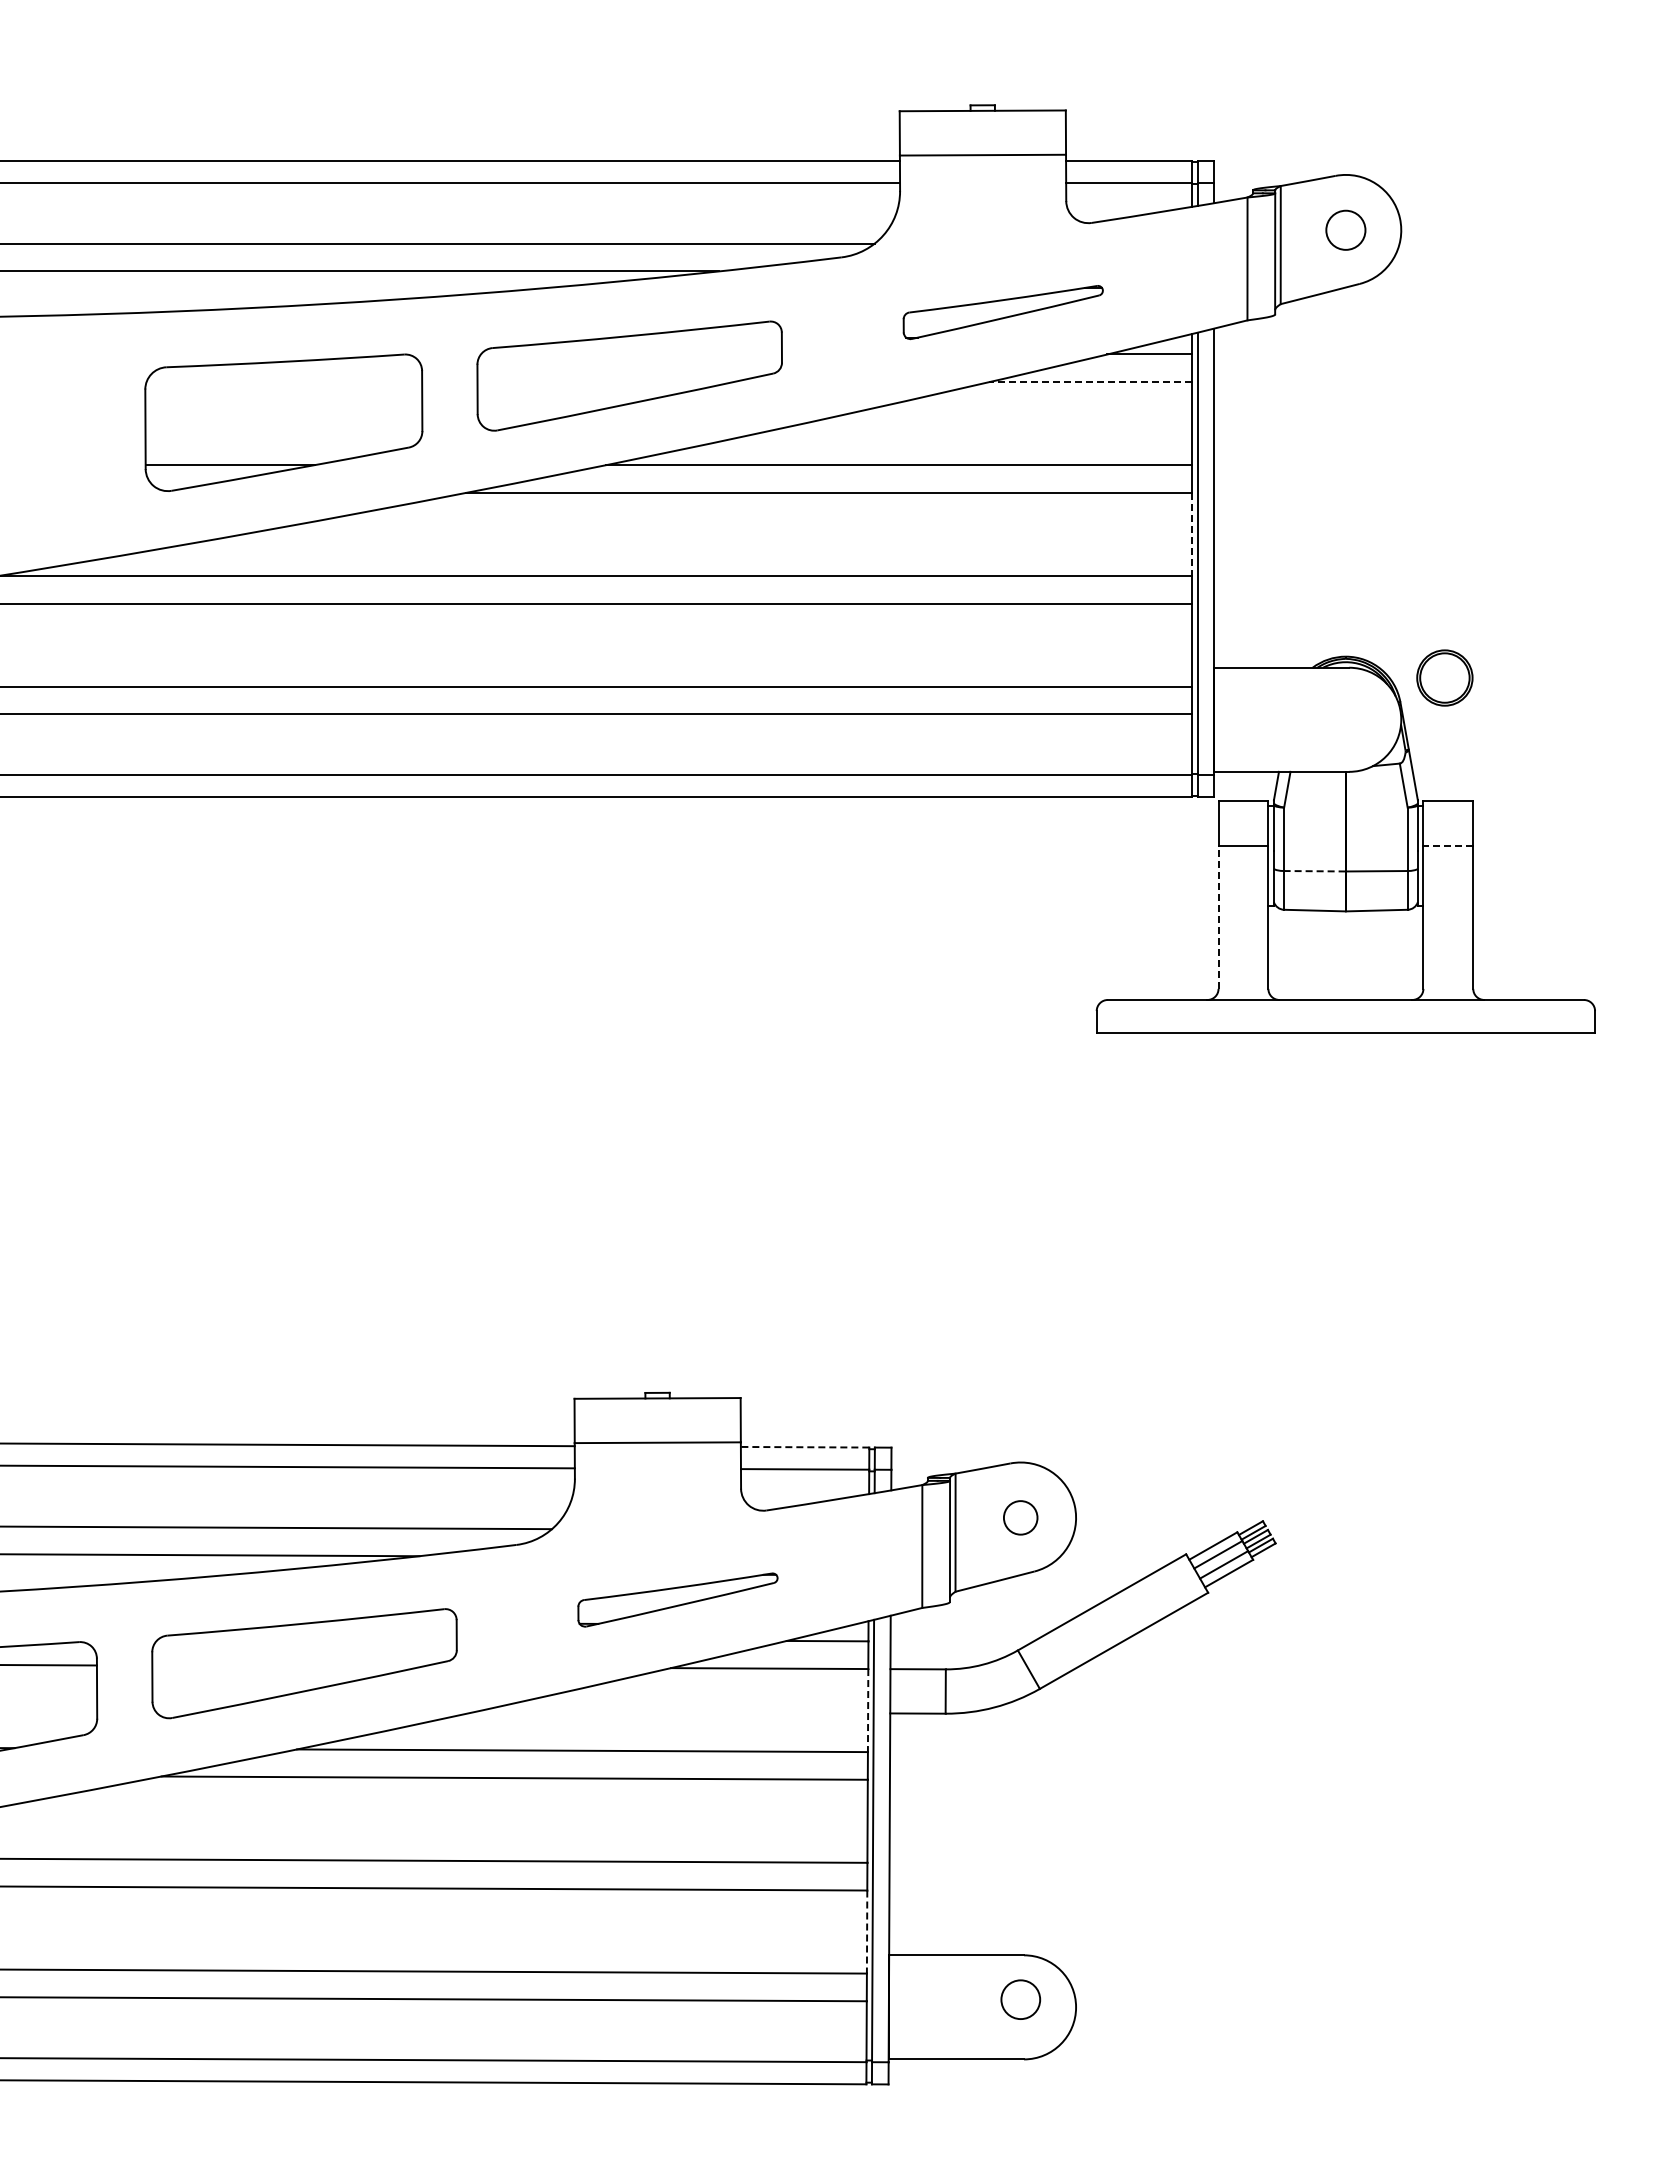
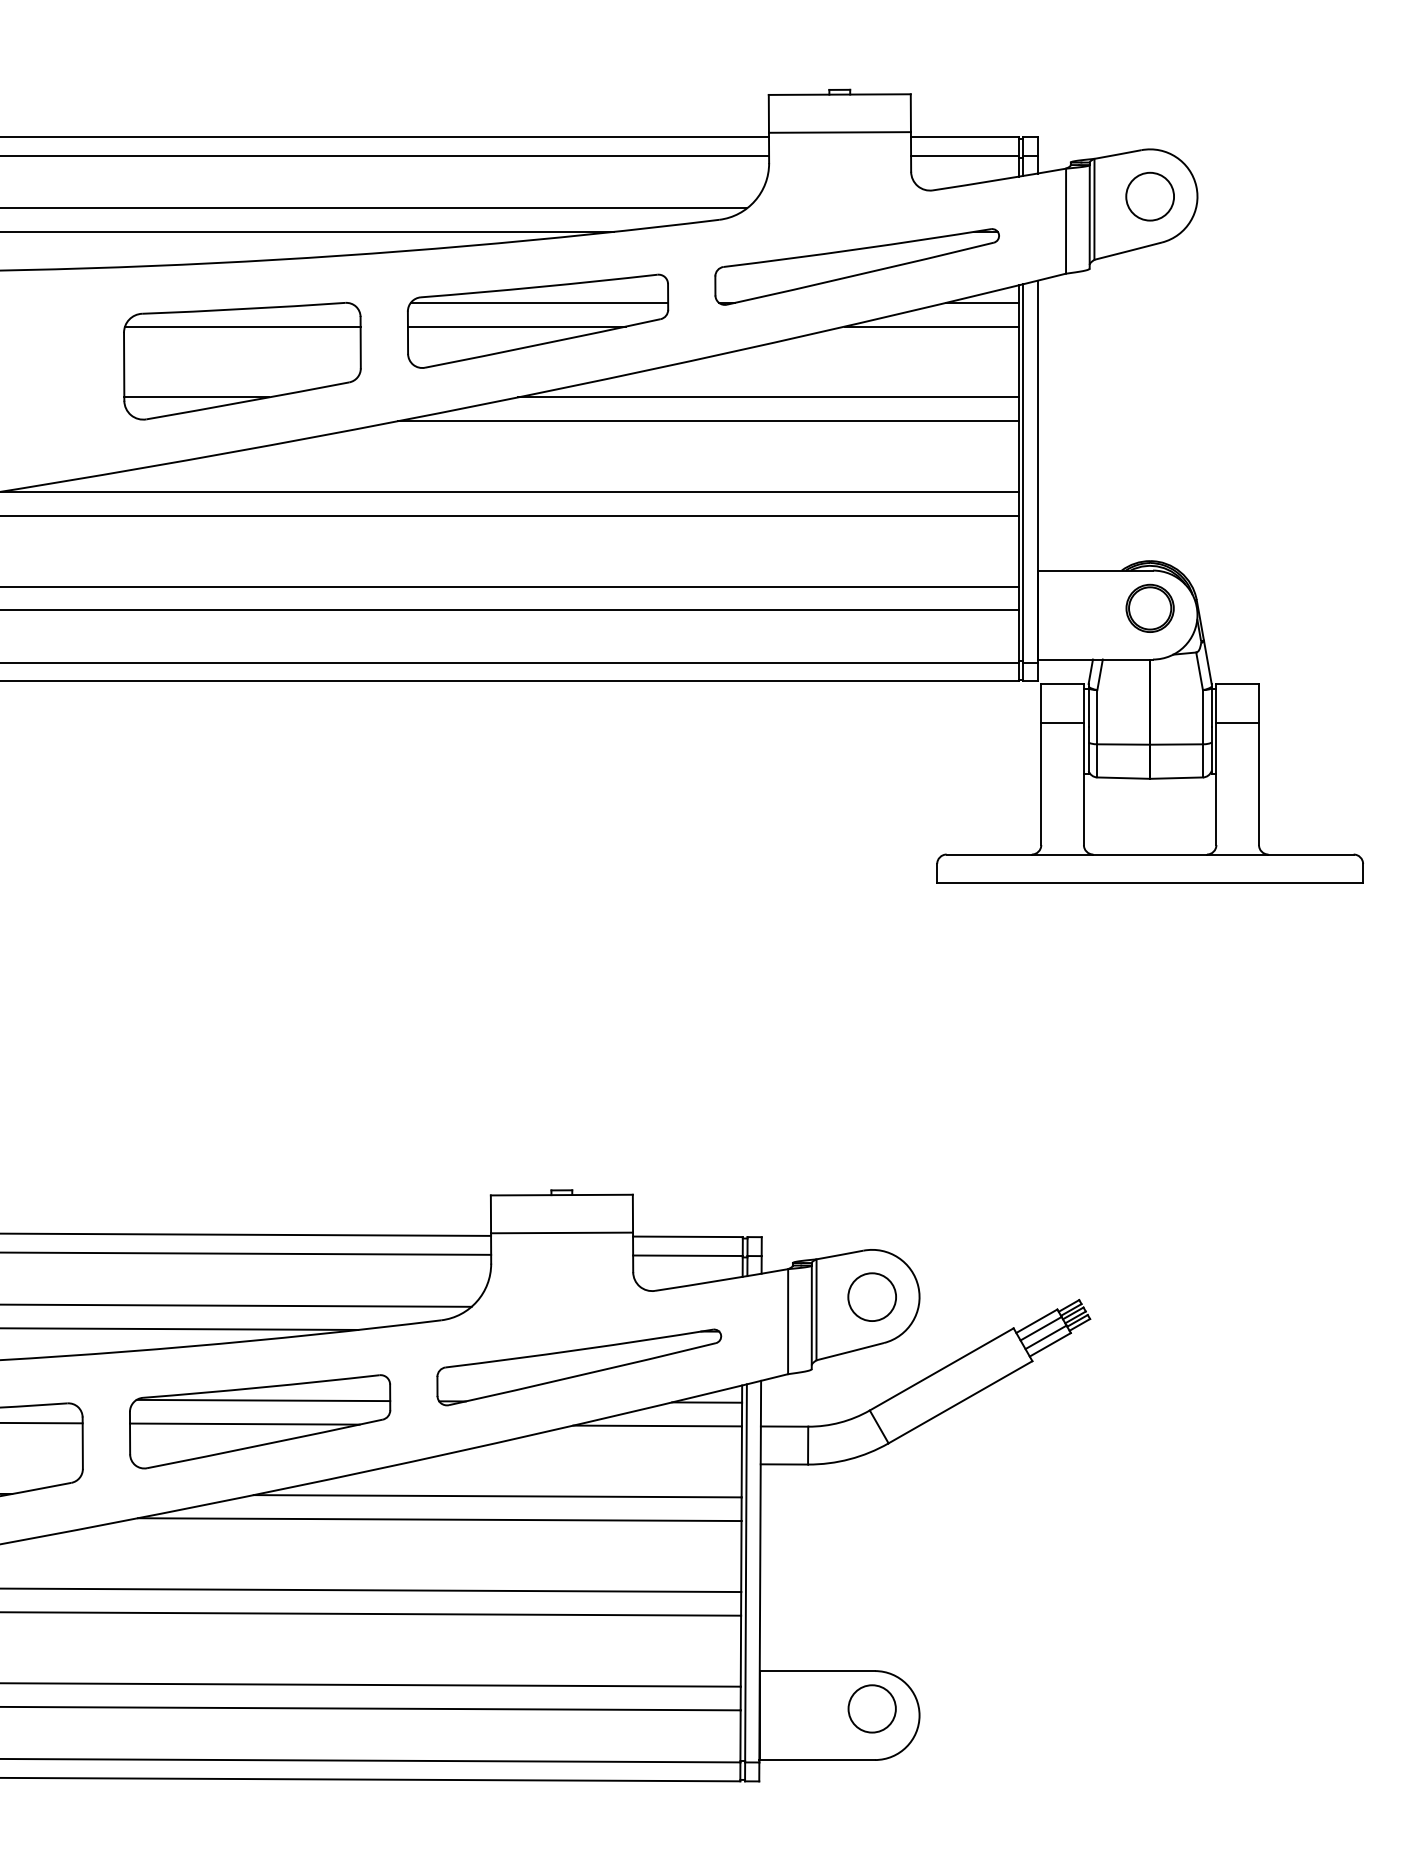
circle: (1345, 230) -> (1149, 196), size x1.43
part: (1003, 312) -> (857, 266), size x1.67
line: (630, 354) -> (538, 302), added
line: (284, 382) -> (242, 326), added
line: (605, 382) -> (517, 326), added
line: (1090, 382) -> (931, 326), dashed -> solid
line: (1191, 534) -> (1018, 456), dashed -> solid
part: (1444, 677) -> (1149, 607), moved
line: (1448, 845) -> (1237, 722), dashed -> solid
line: (1314, 871) -> (1123, 744), dashed -> solid
line: (1218, 917) -> (1041, 784), dashed -> solid
line: (804, 1447) -> (687, 1237), dashed -> solid
circle: (1020, 1517) -> (872, 1296), size x1.67
part: (677, 1599) -> (578, 1366), size x1.67
line: (308, 1638) -> (263, 1400), added
line: (286, 1665) -> (244, 1423), added
line: (868, 1710) -> (742, 1461), dashed -> solid
line: (867, 1932) -> (741, 1651), dashed -> solid
circle: (1020, 1999) -> (872, 1708), size x1.43

